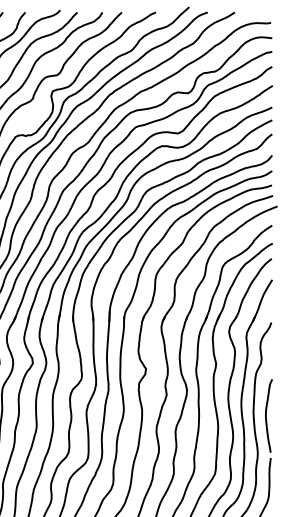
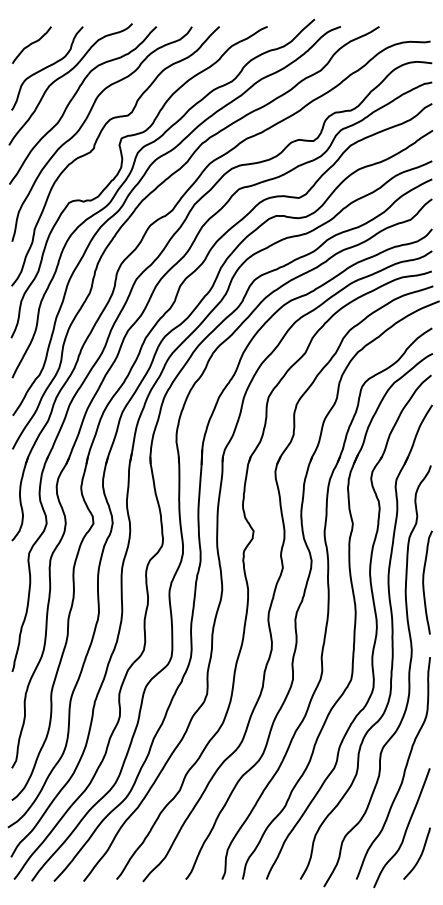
curve: (266, 415) -> (424, 581), moved

